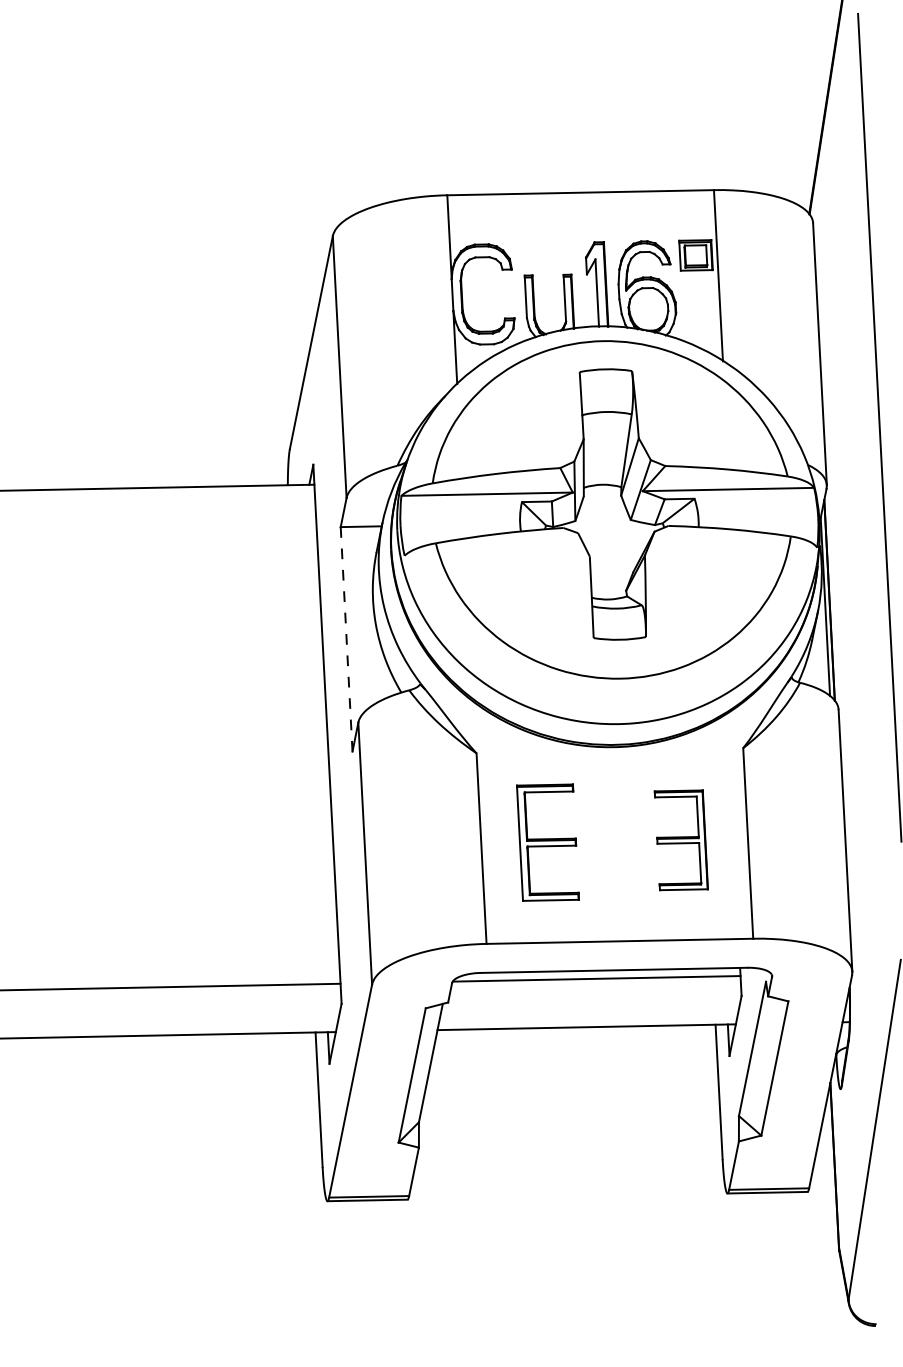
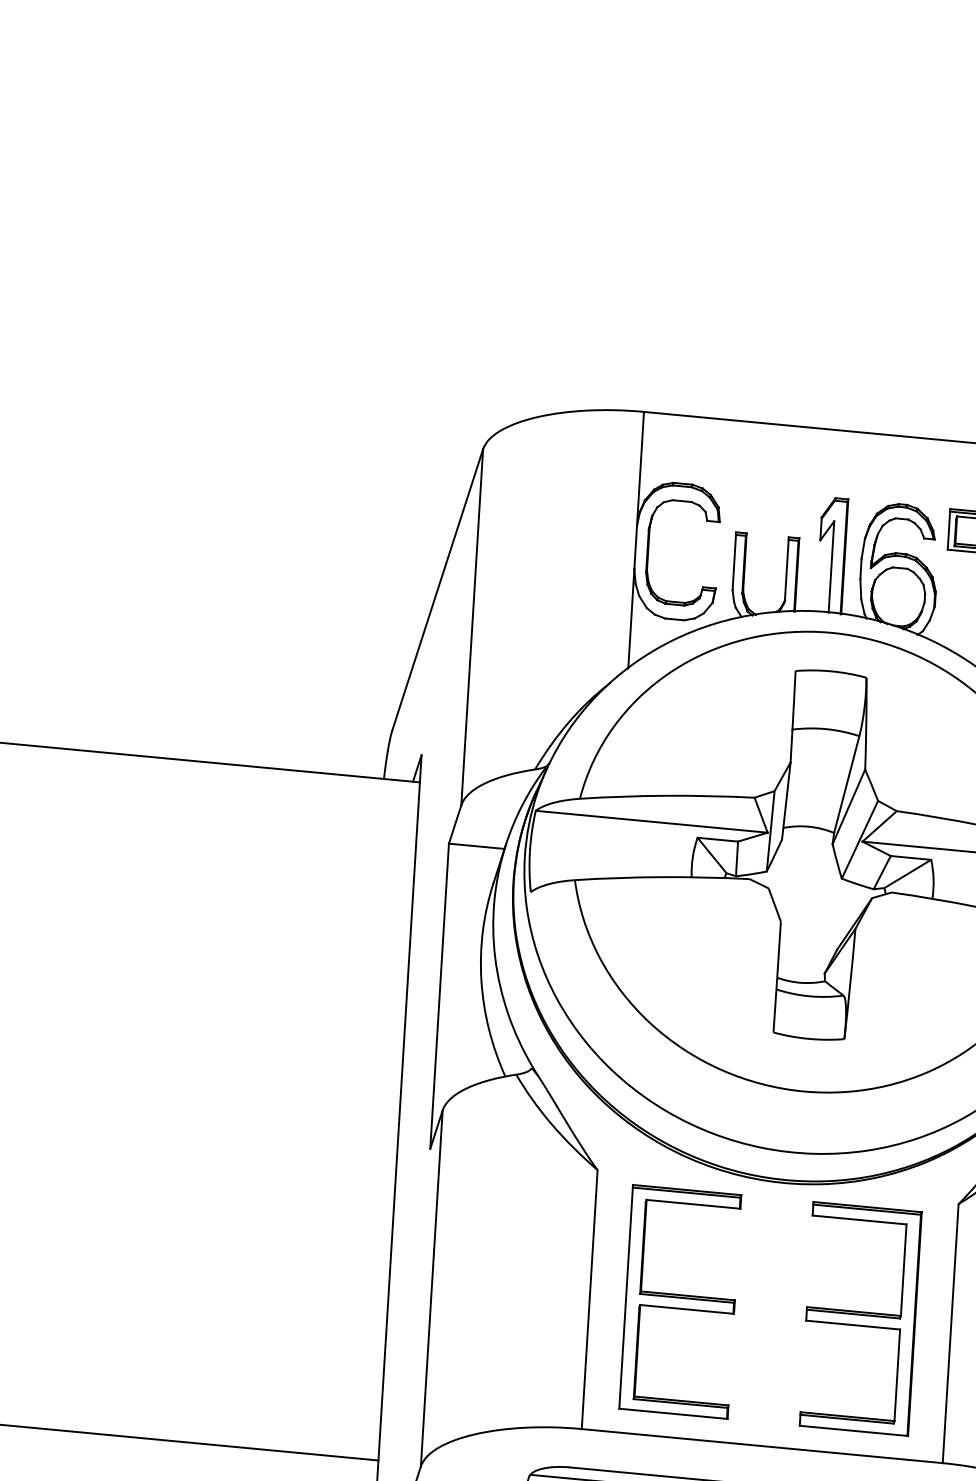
line: (346, 639) -> (439, 996), dashed -> solid
part: (681, 840) -> (860, 1319), size x1.67
part: (547, 842) -> (679, 1301), size x1.43

